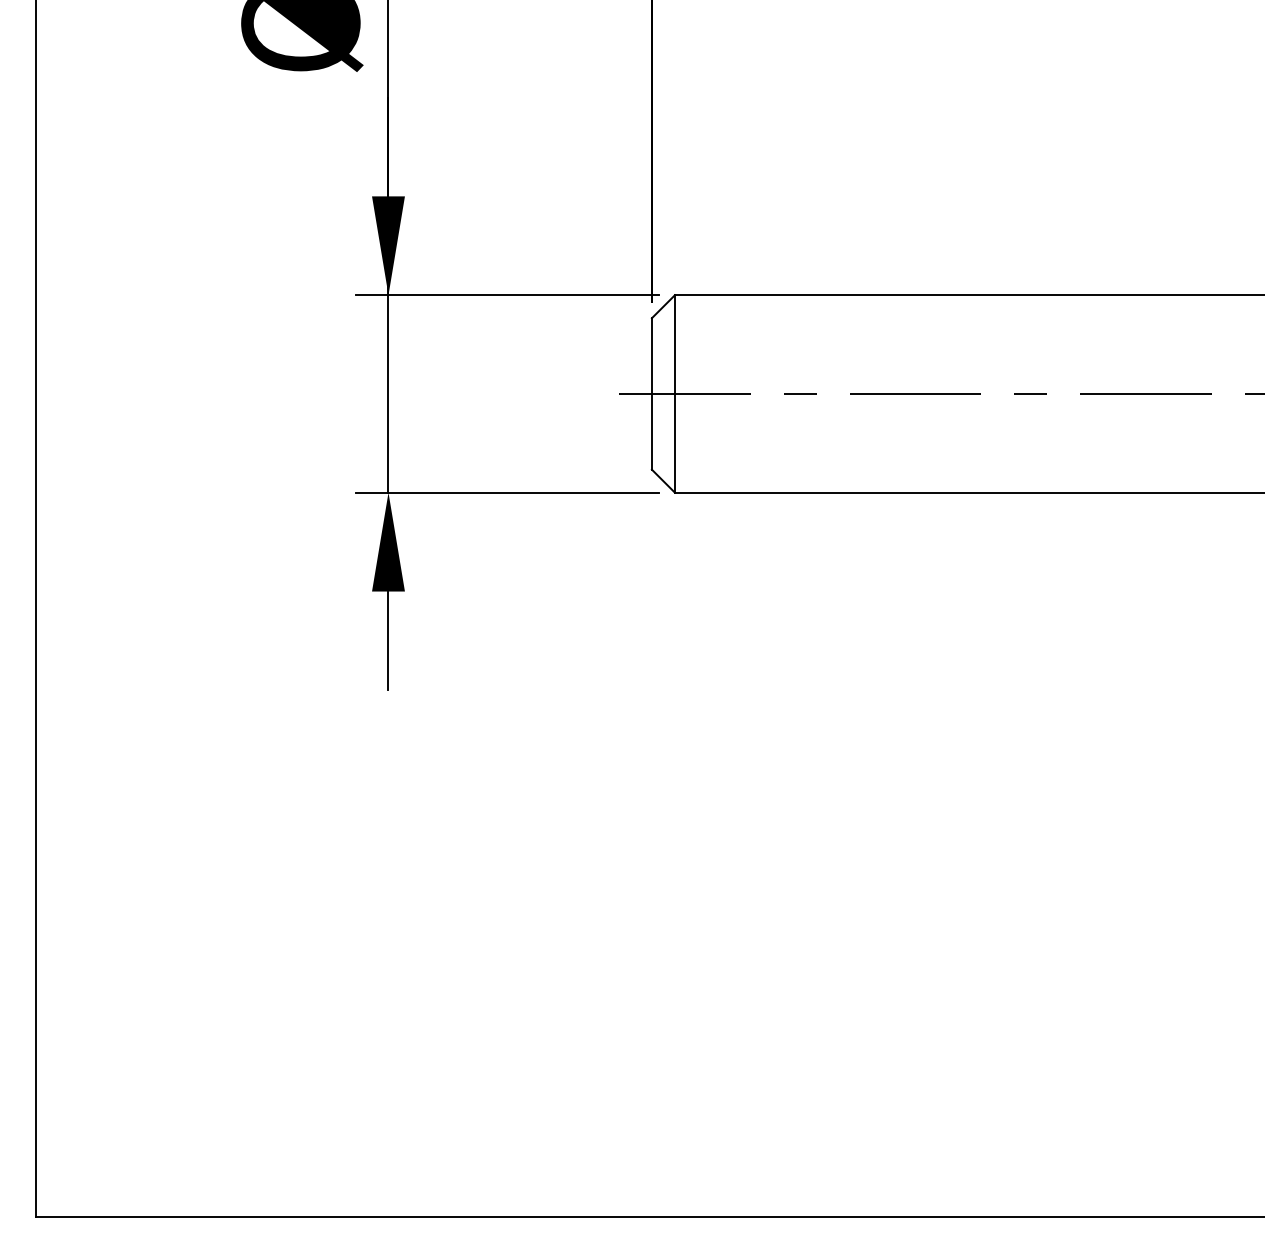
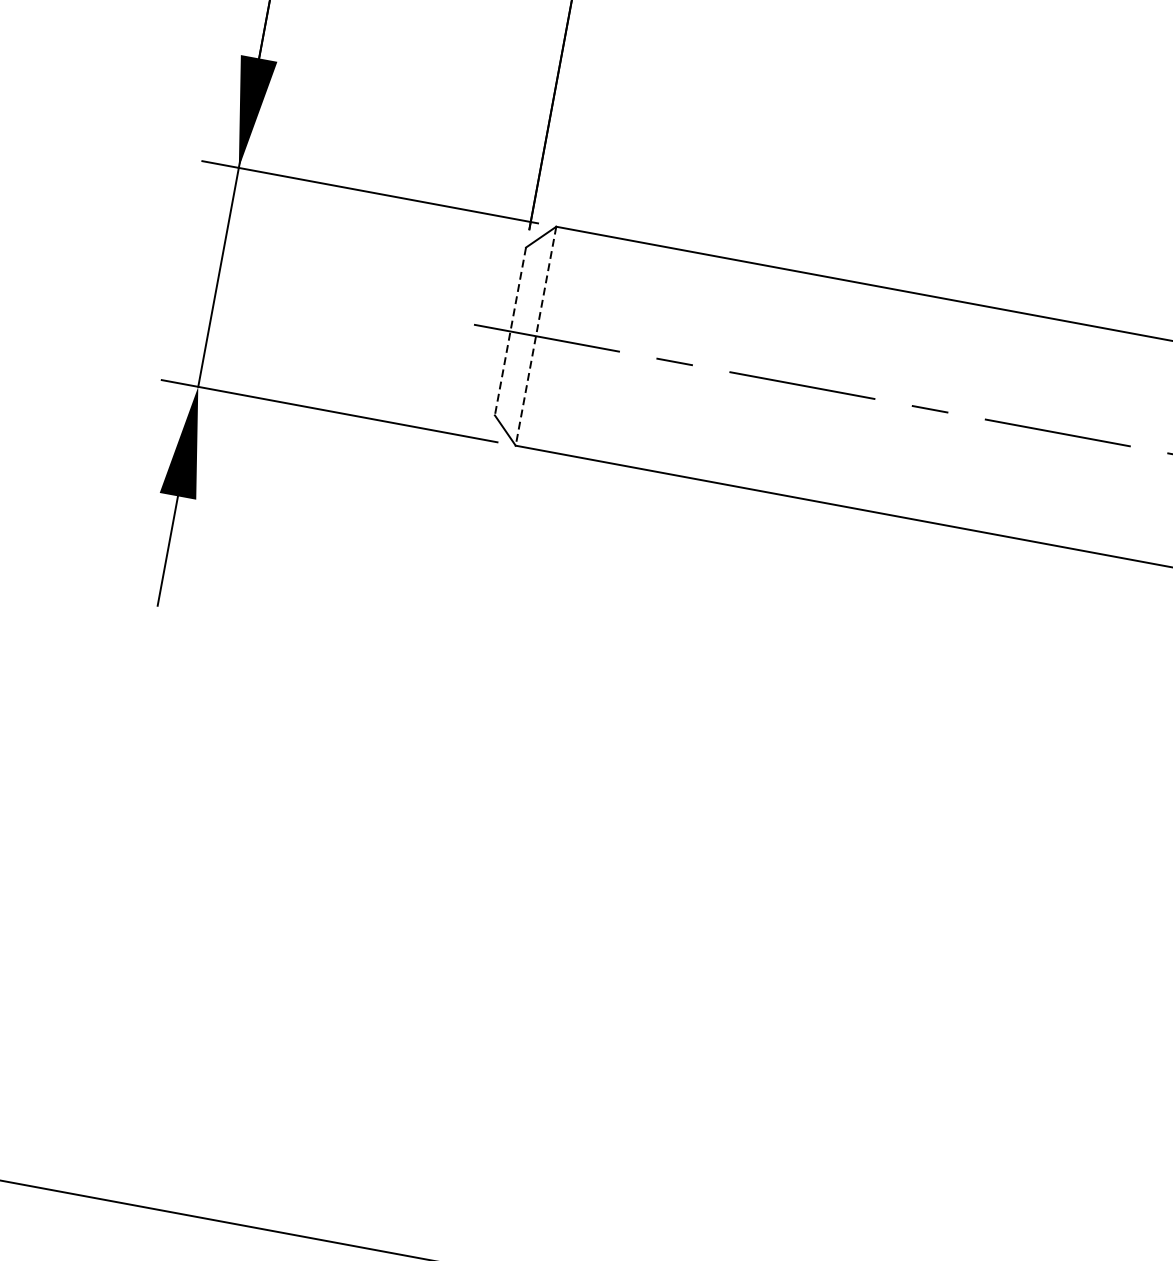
line: (651, 393) -> (510, 330), solid -> dashed
line: (674, 393) -> (535, 335), solid -> dashed

